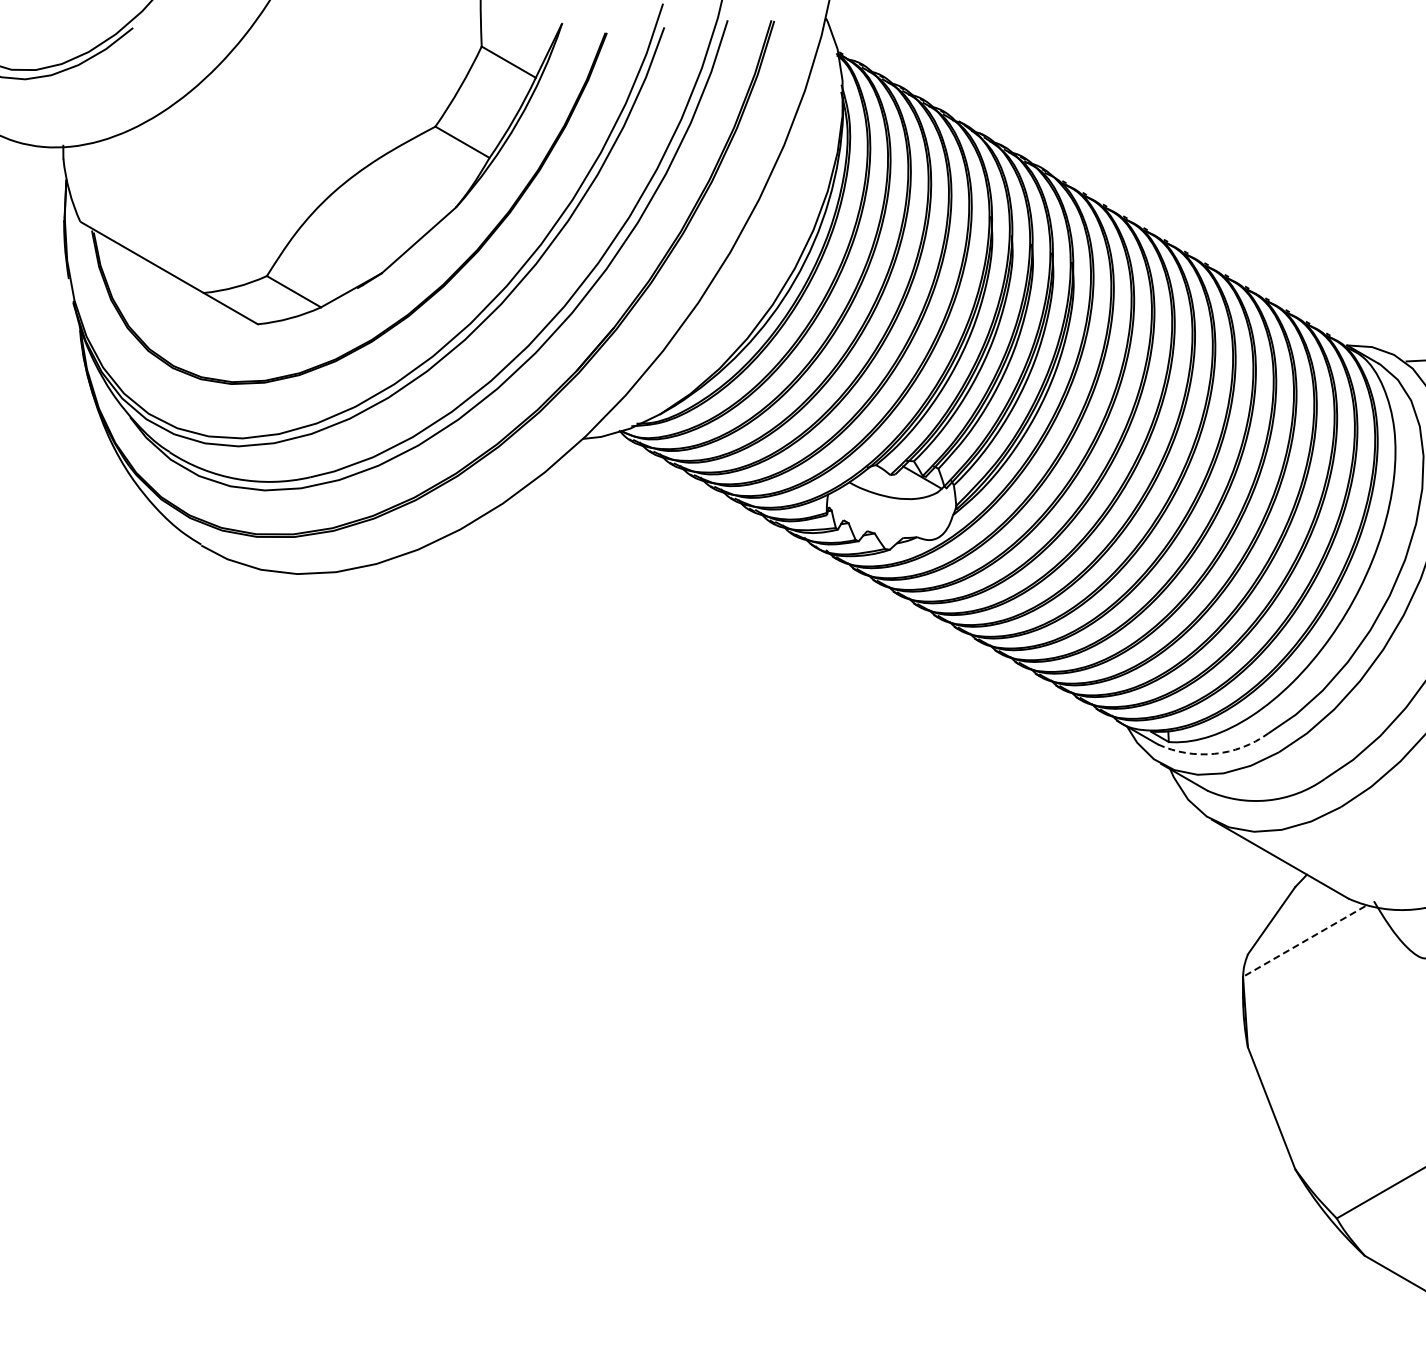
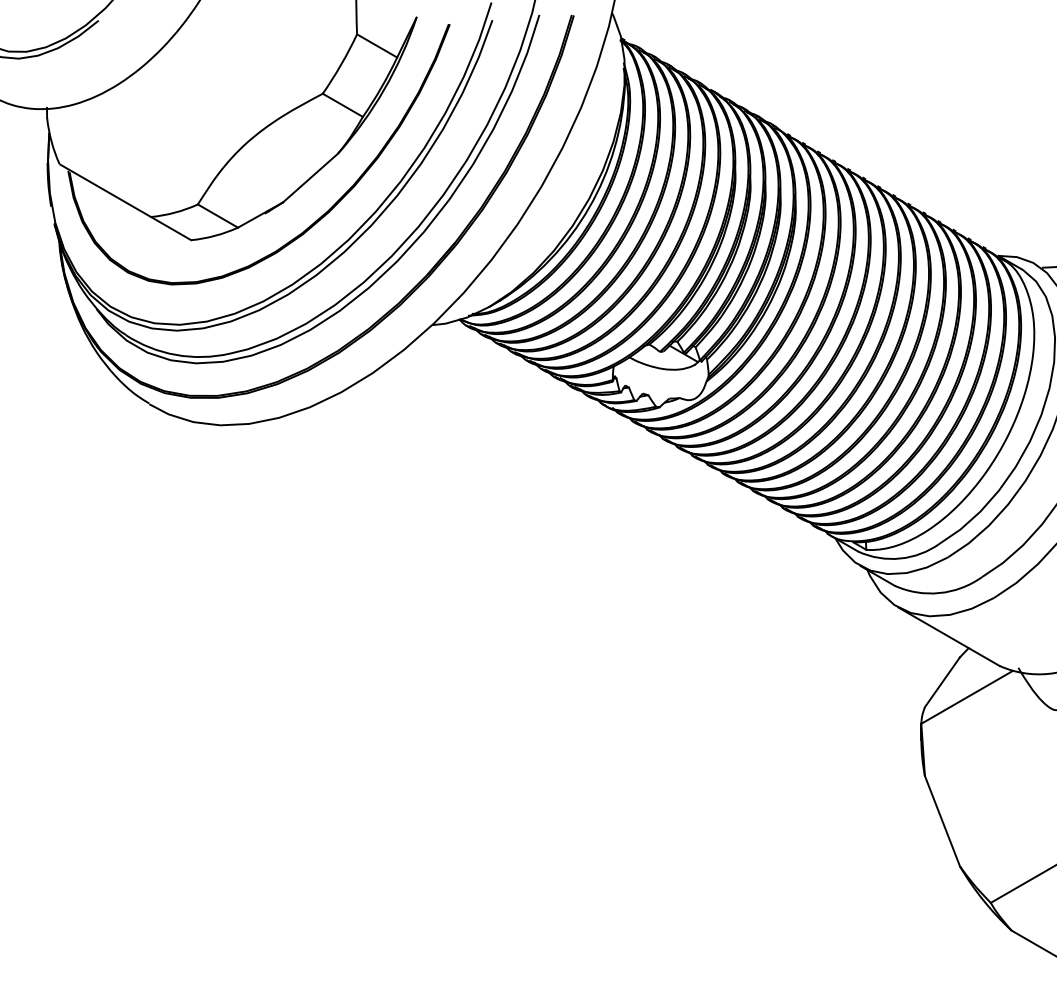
arc: (1214, 753) -> (900, 558), dashed -> solid
line: (1304, 941) -> (966, 697), dashed -> solid

